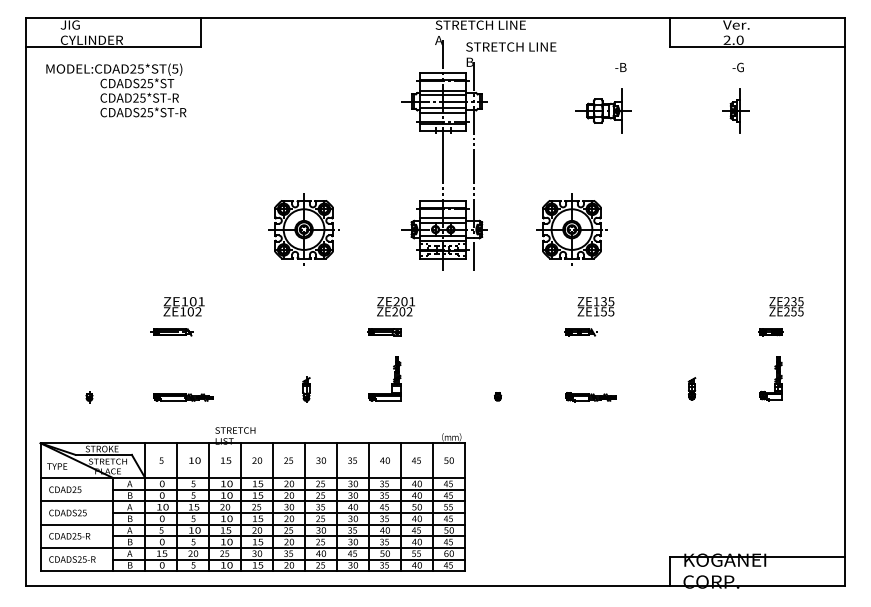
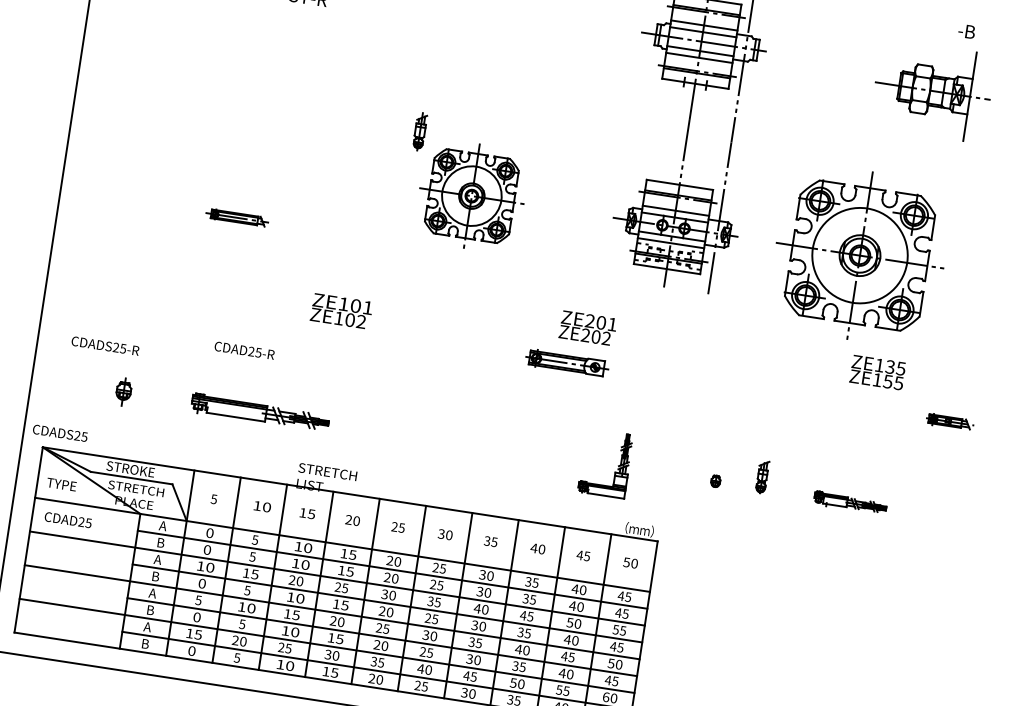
part: (603, 110) -> (932, 89), size x1.4
part: (571, 229) -> (859, 255), size x1.6
text: (183, 306) -> (340, 310), moved
part: (171, 332) -> (236, 217), moved
part: (384, 332) -> (565, 363), size x1.6
part: (580, 332) -> (949, 421), moved
part: (391, 383) -> (614, 471), moved
part: (691, 388) -> (761, 476), moved
part: (306, 389) -> (420, 131), moved
part: (89, 397) -> (123, 391), size x1.6
part: (183, 397) -> (259, 412), size x1.6
text: (67, 512) -> (59, 432), moved
text: (69, 536) -> (244, 350), moved
text: (72, 559) -> (105, 346), moved

